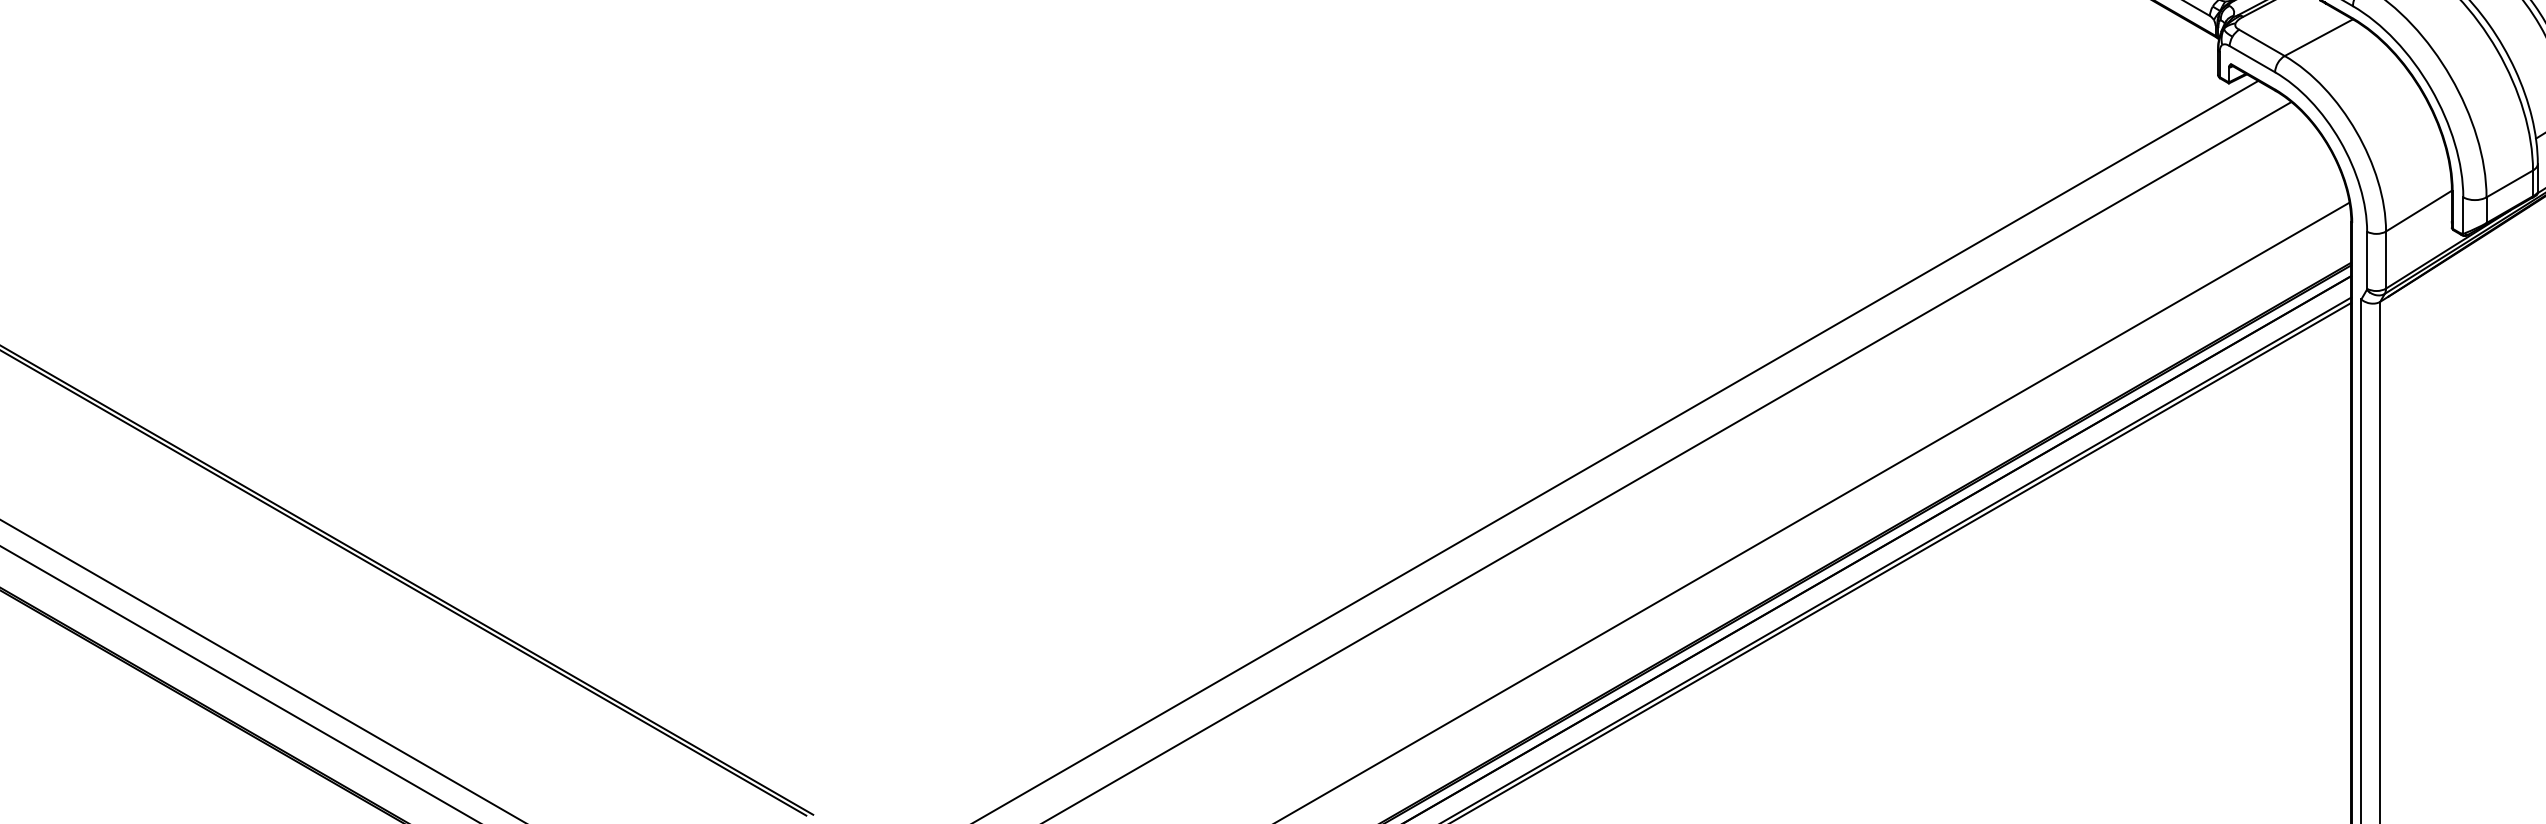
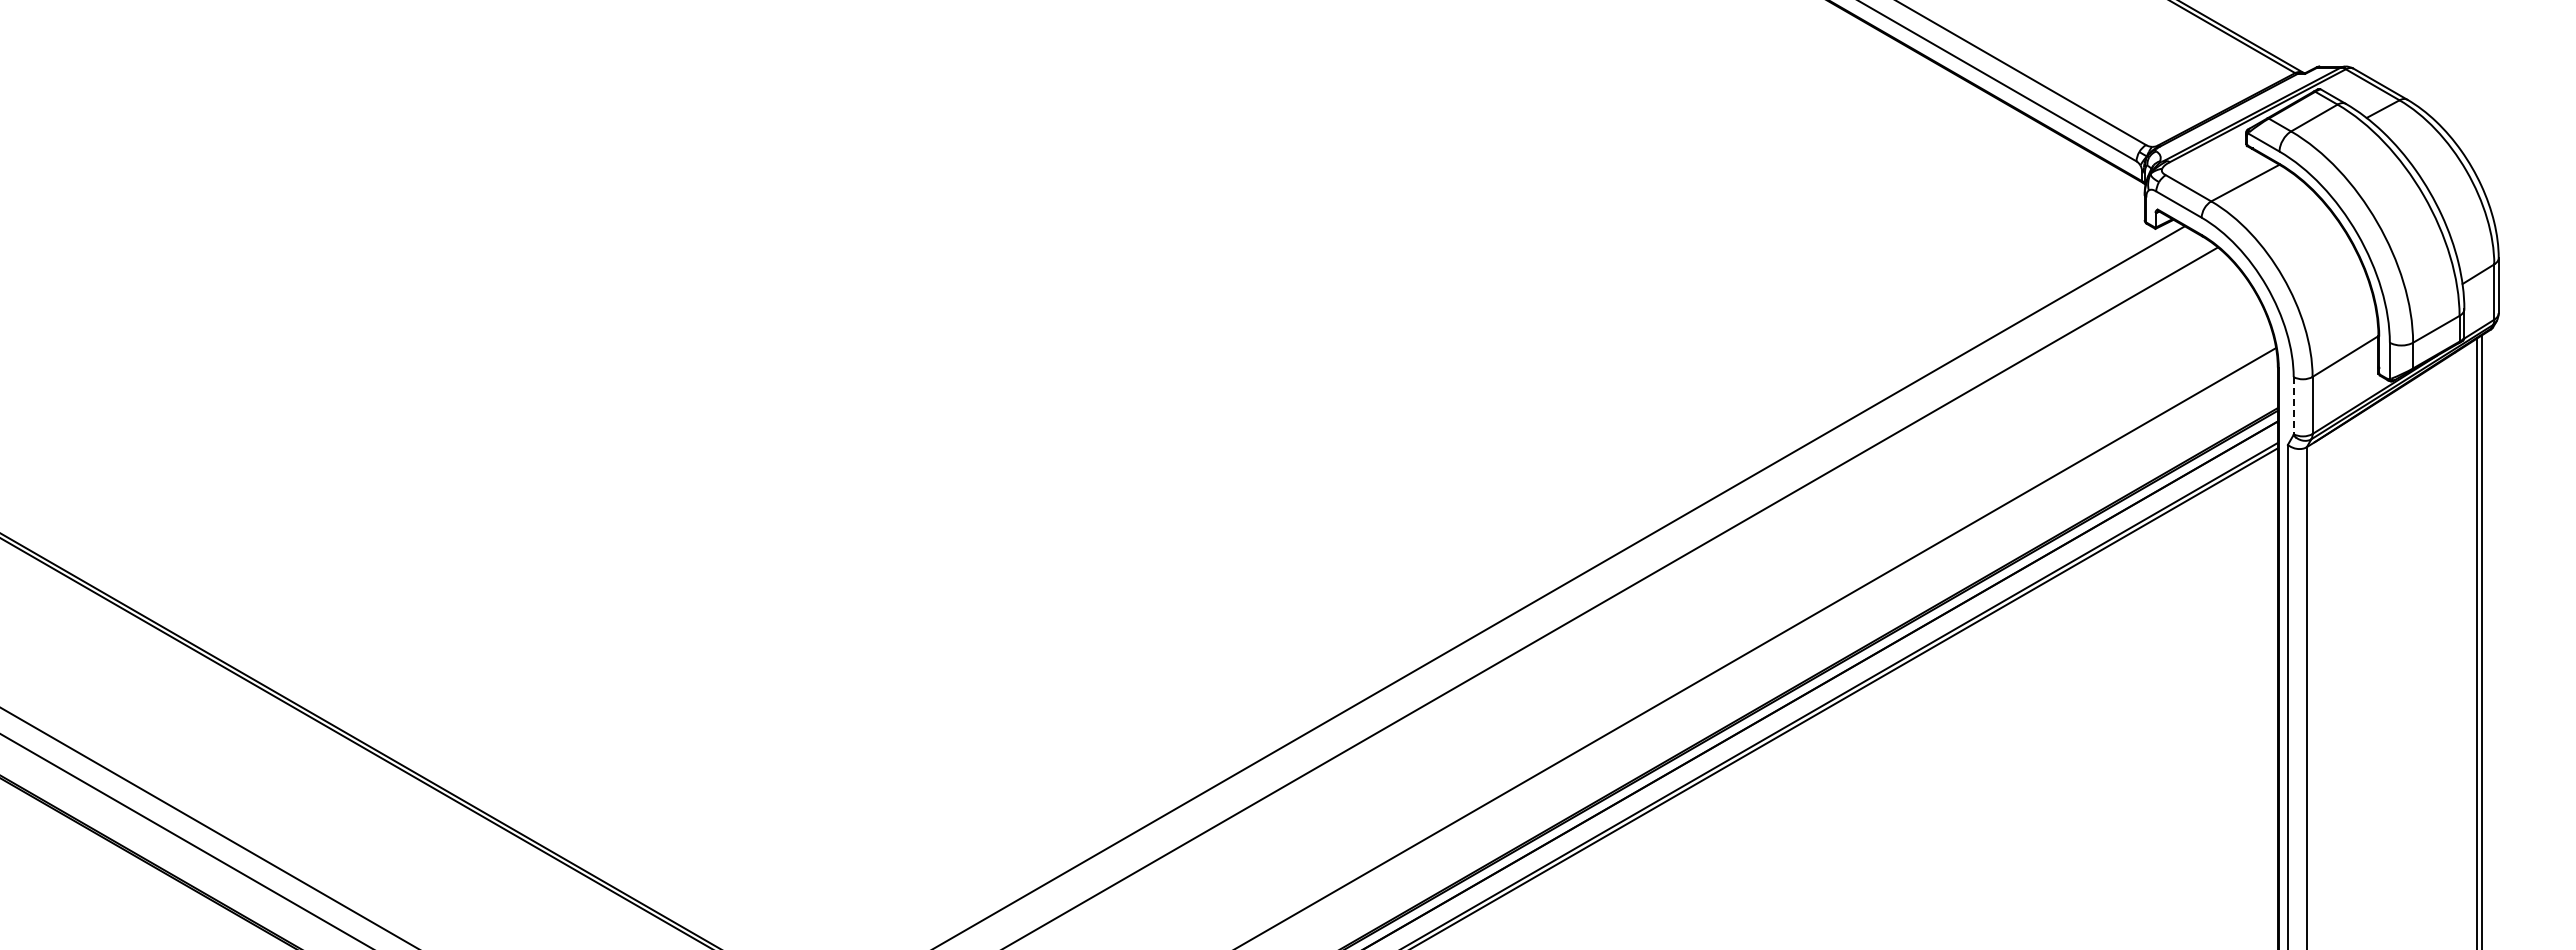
line: (2366, 260) -> (2293, 405), solid -> dashed

